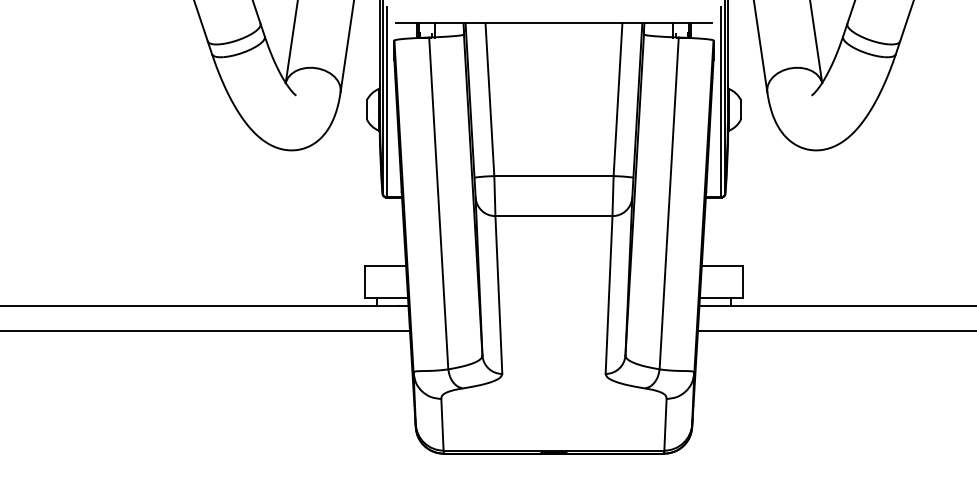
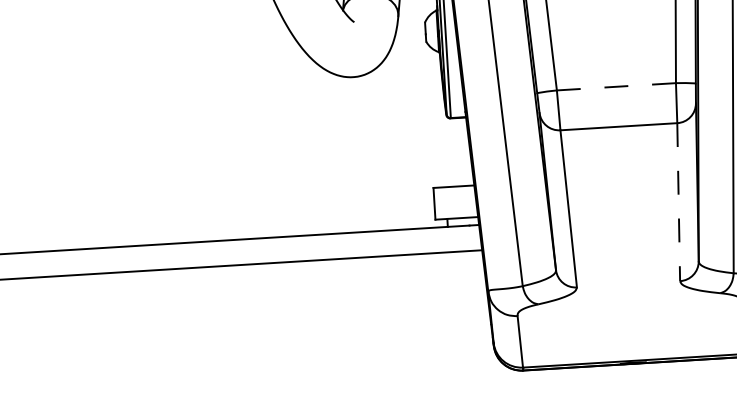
line: (553, 176) -> (615, 87), solid -> dashed
line: (609, 295) -> (679, 202), solid -> dashed

